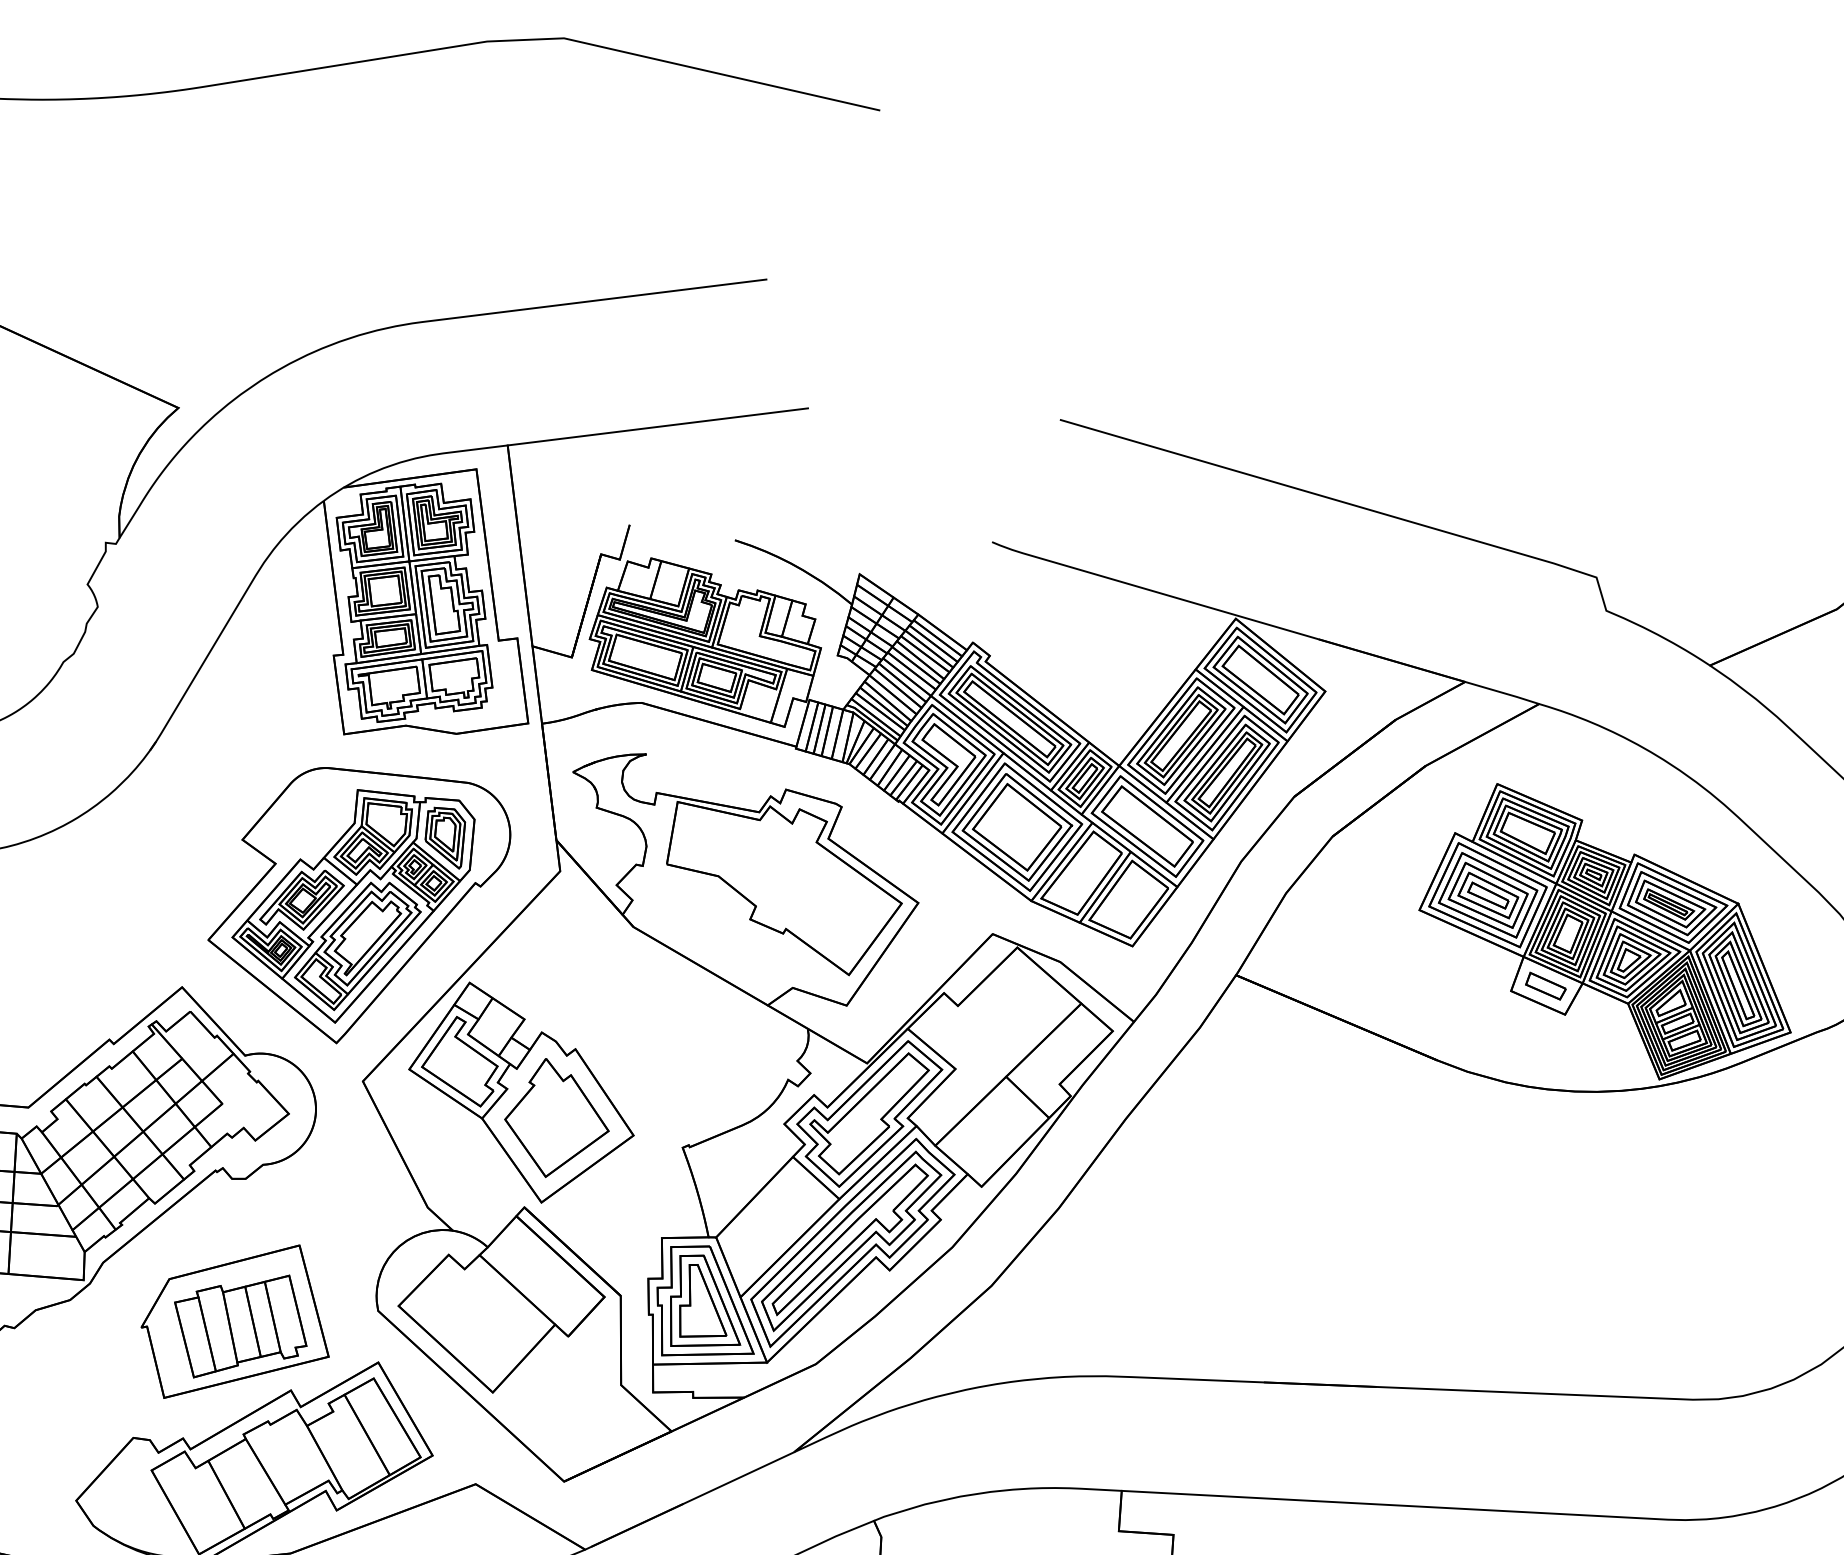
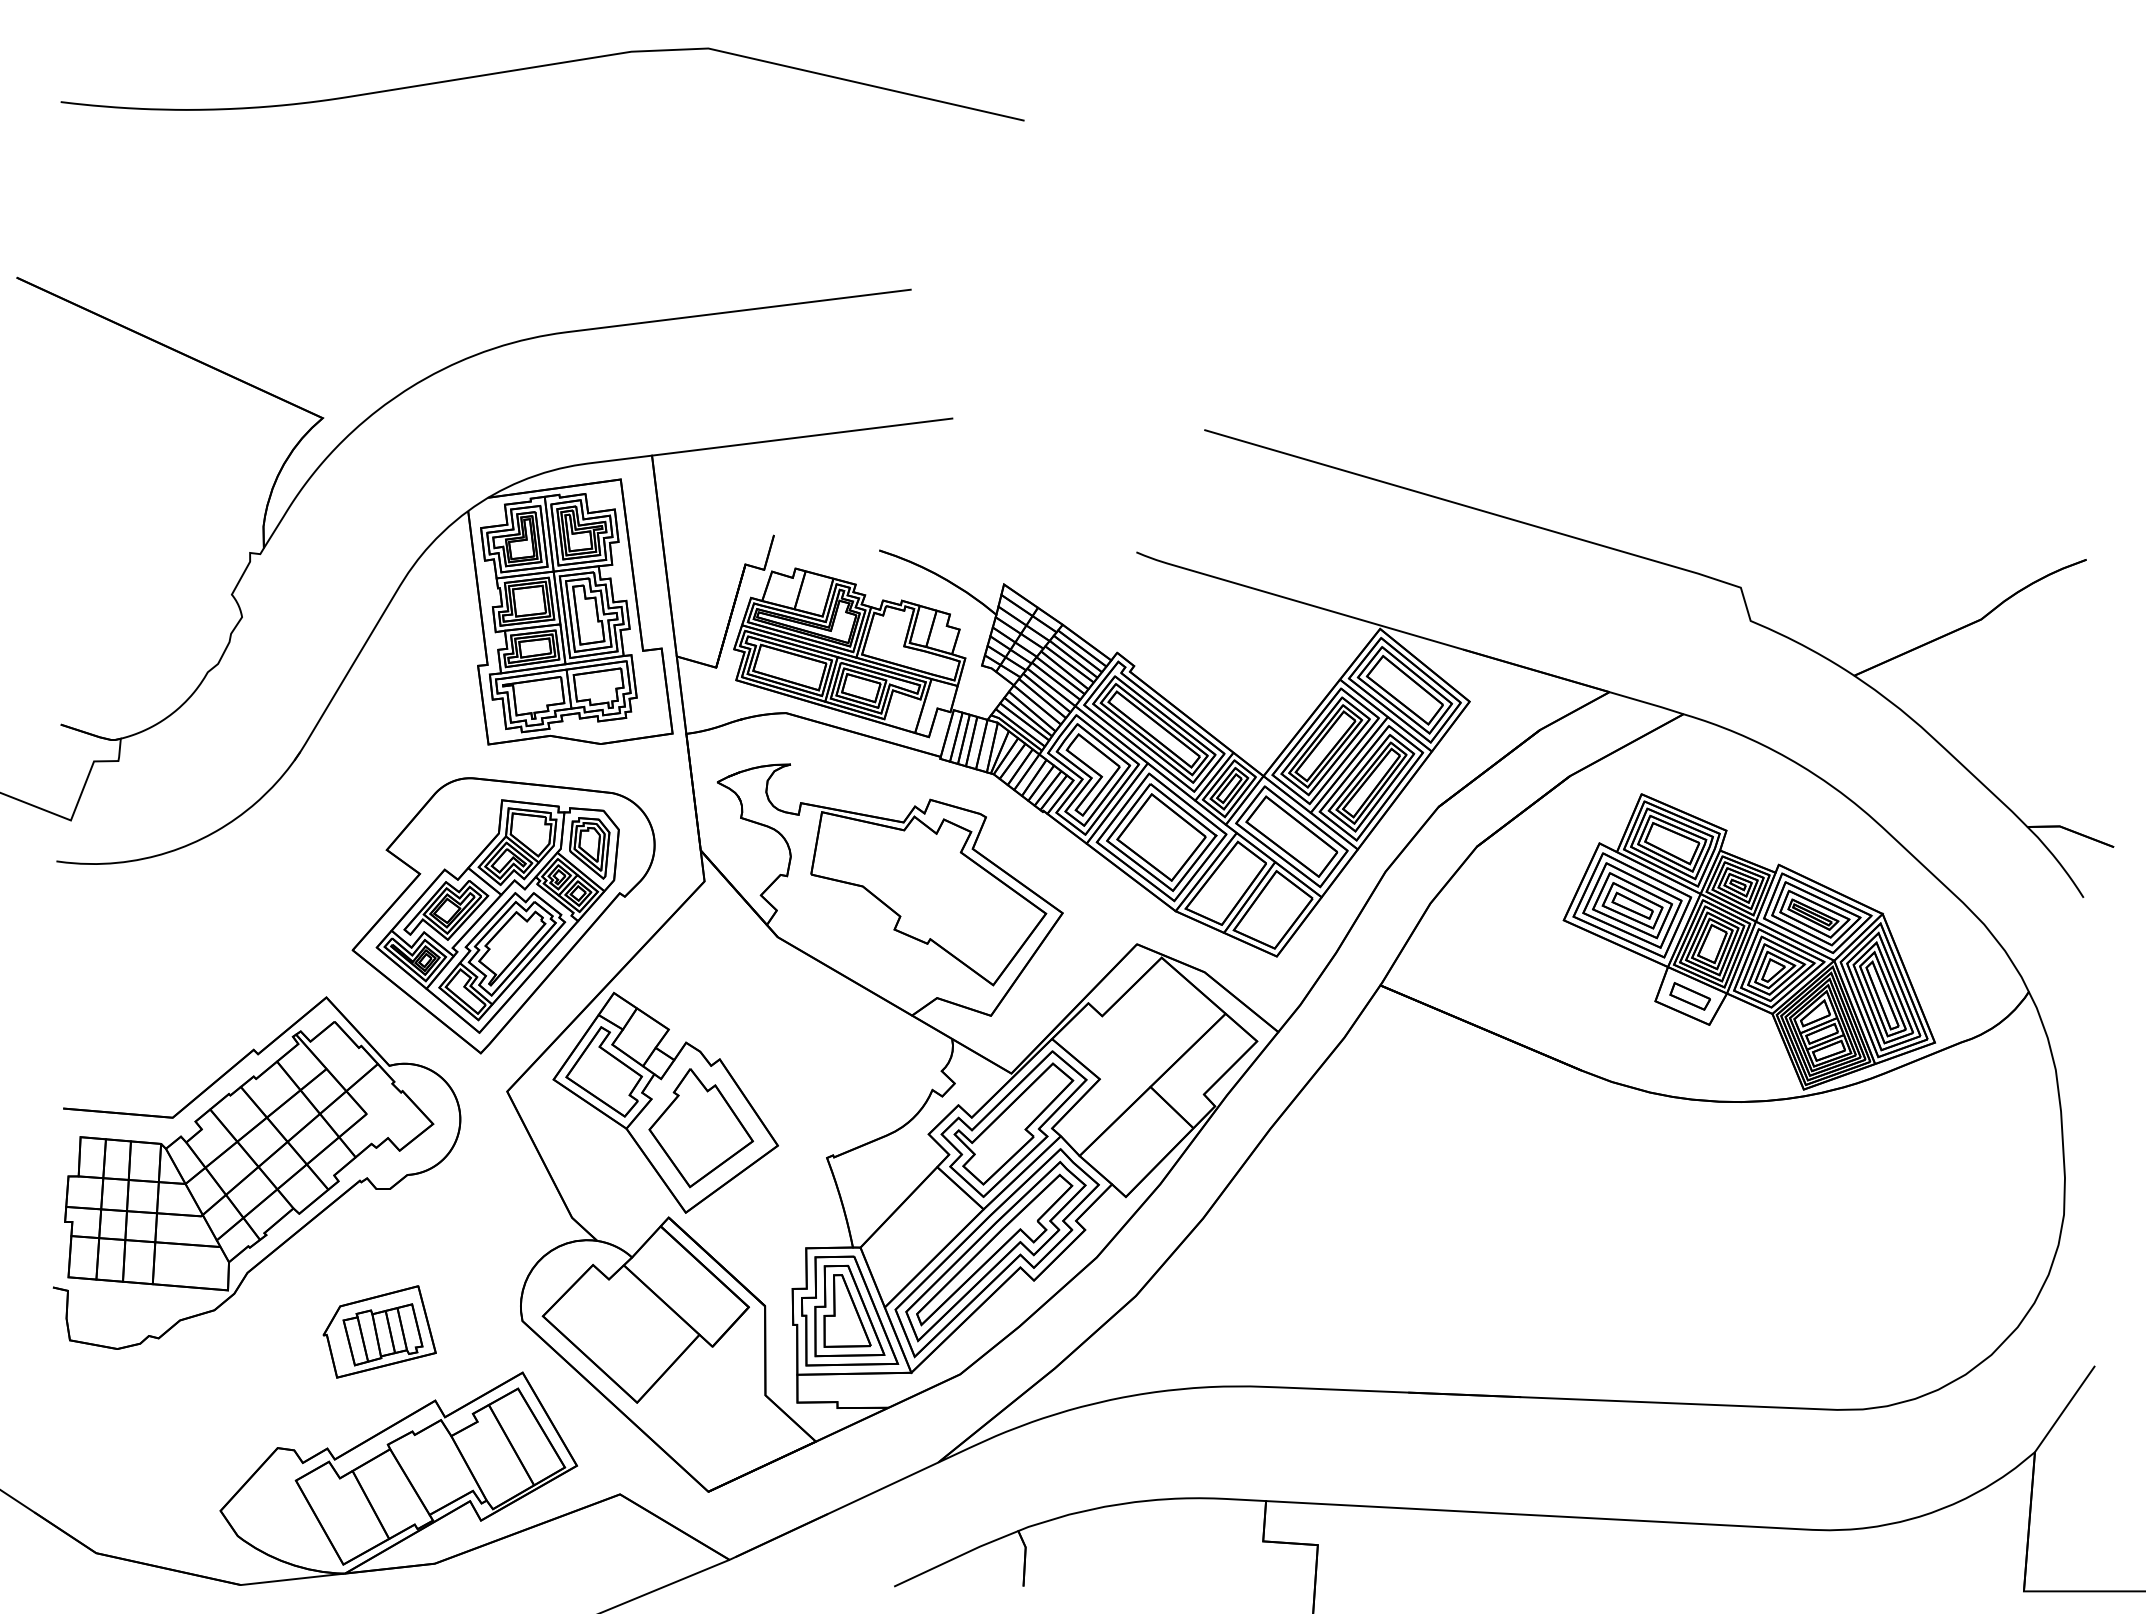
part: (235, 1321) -> (379, 1331), size x0.6

